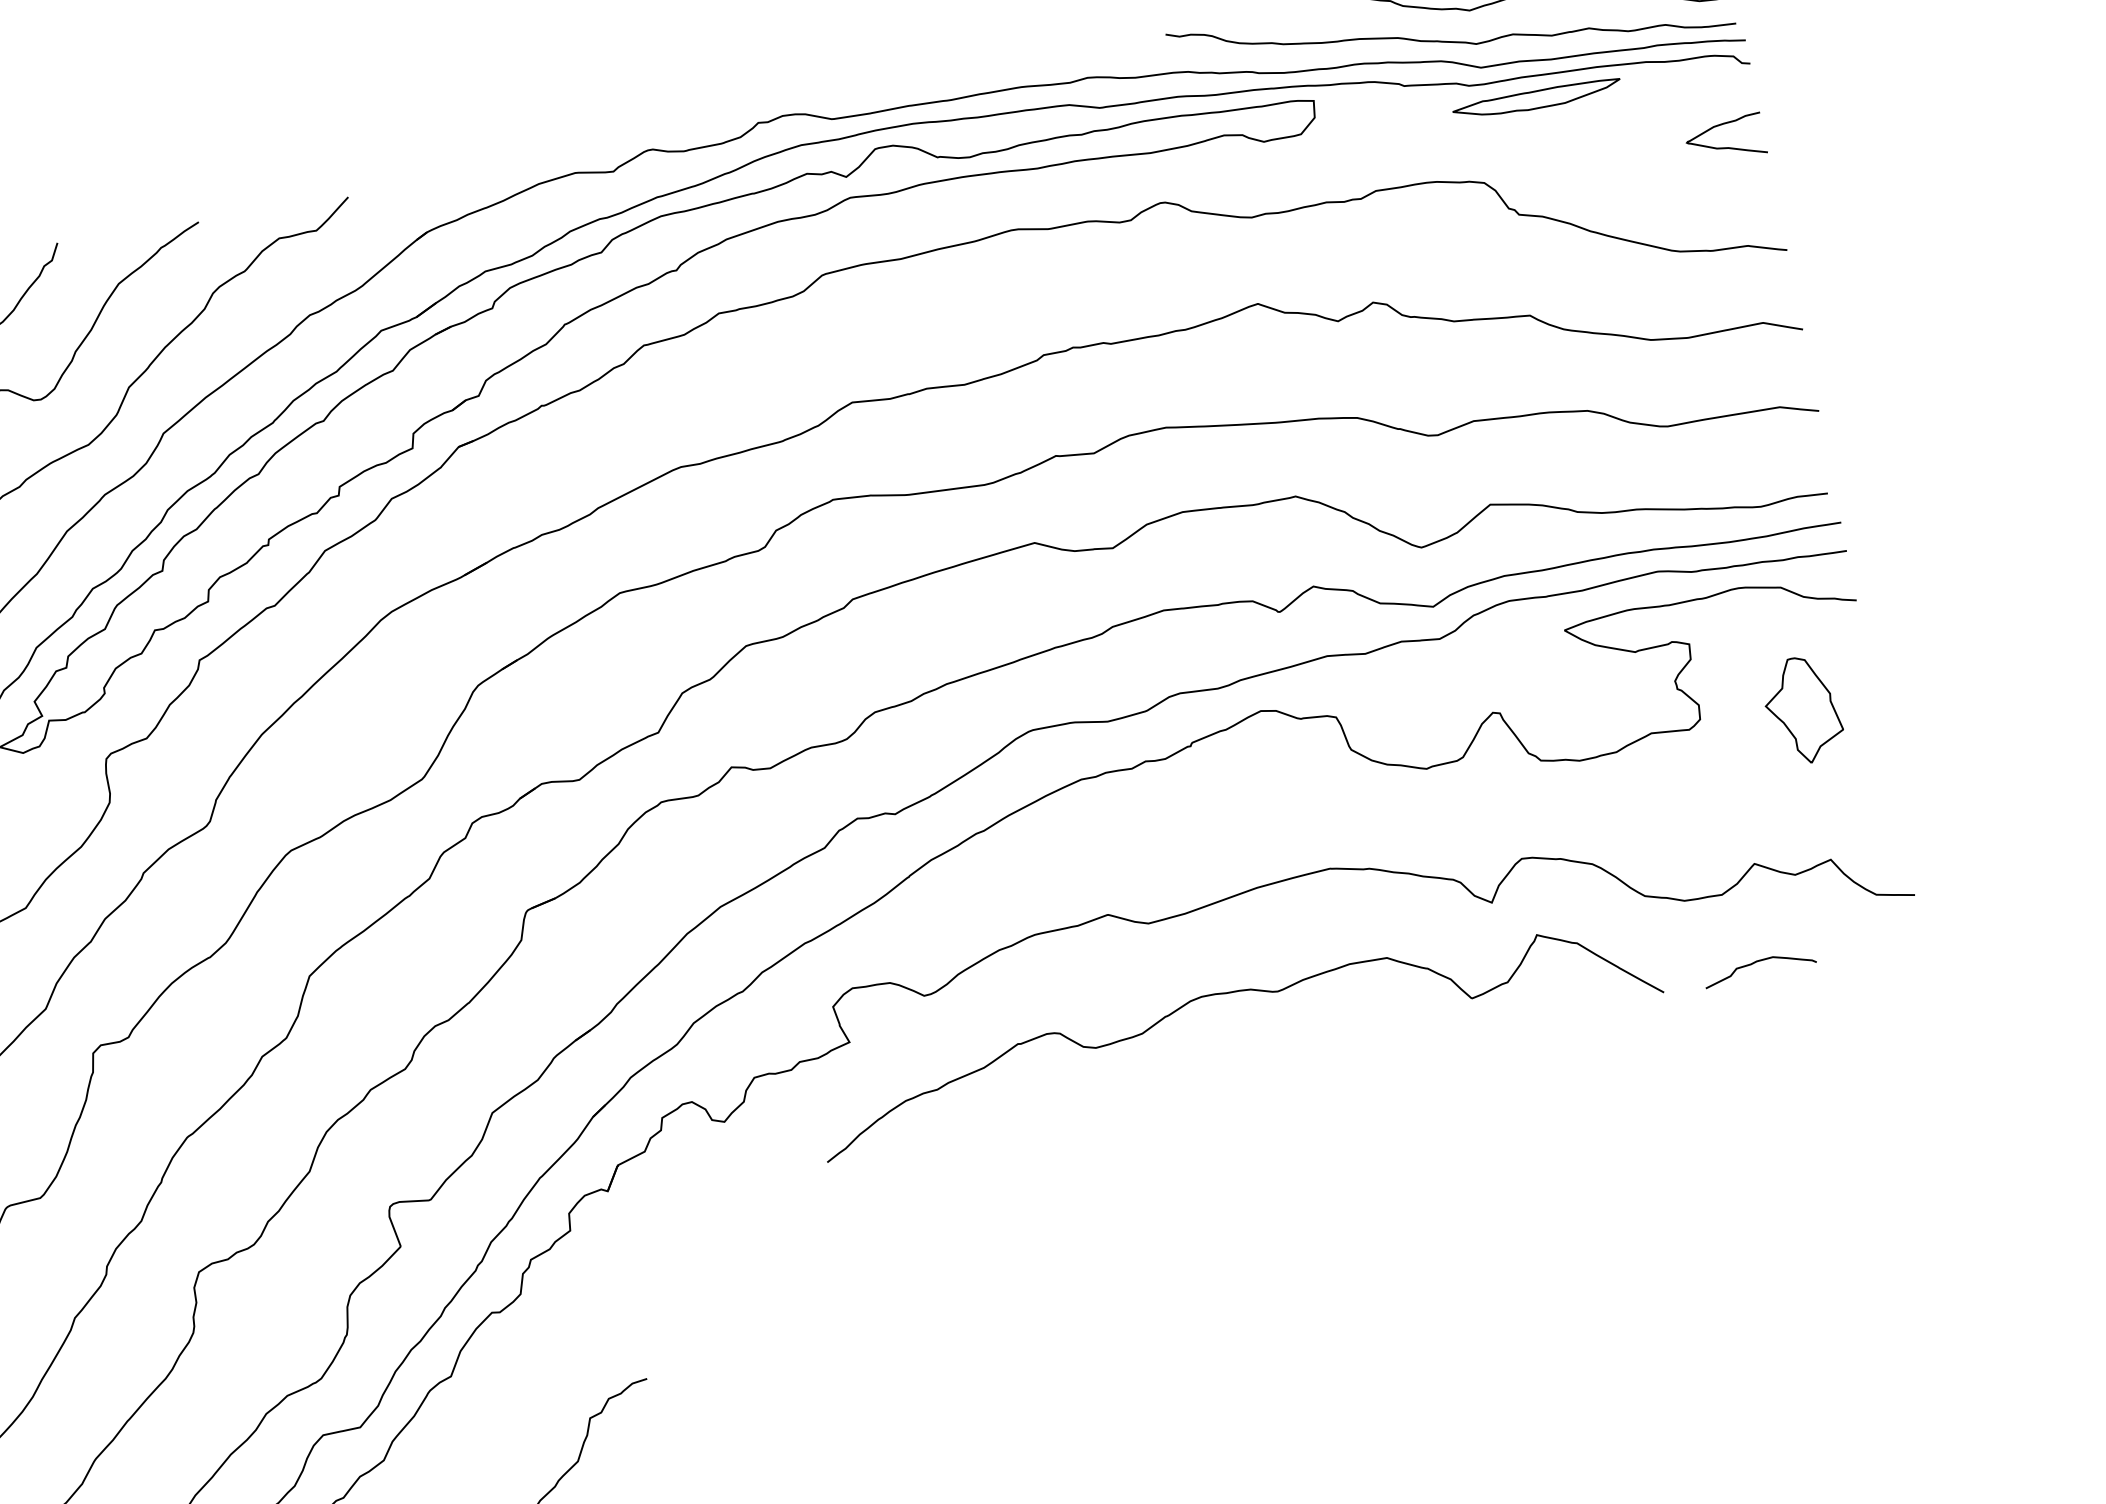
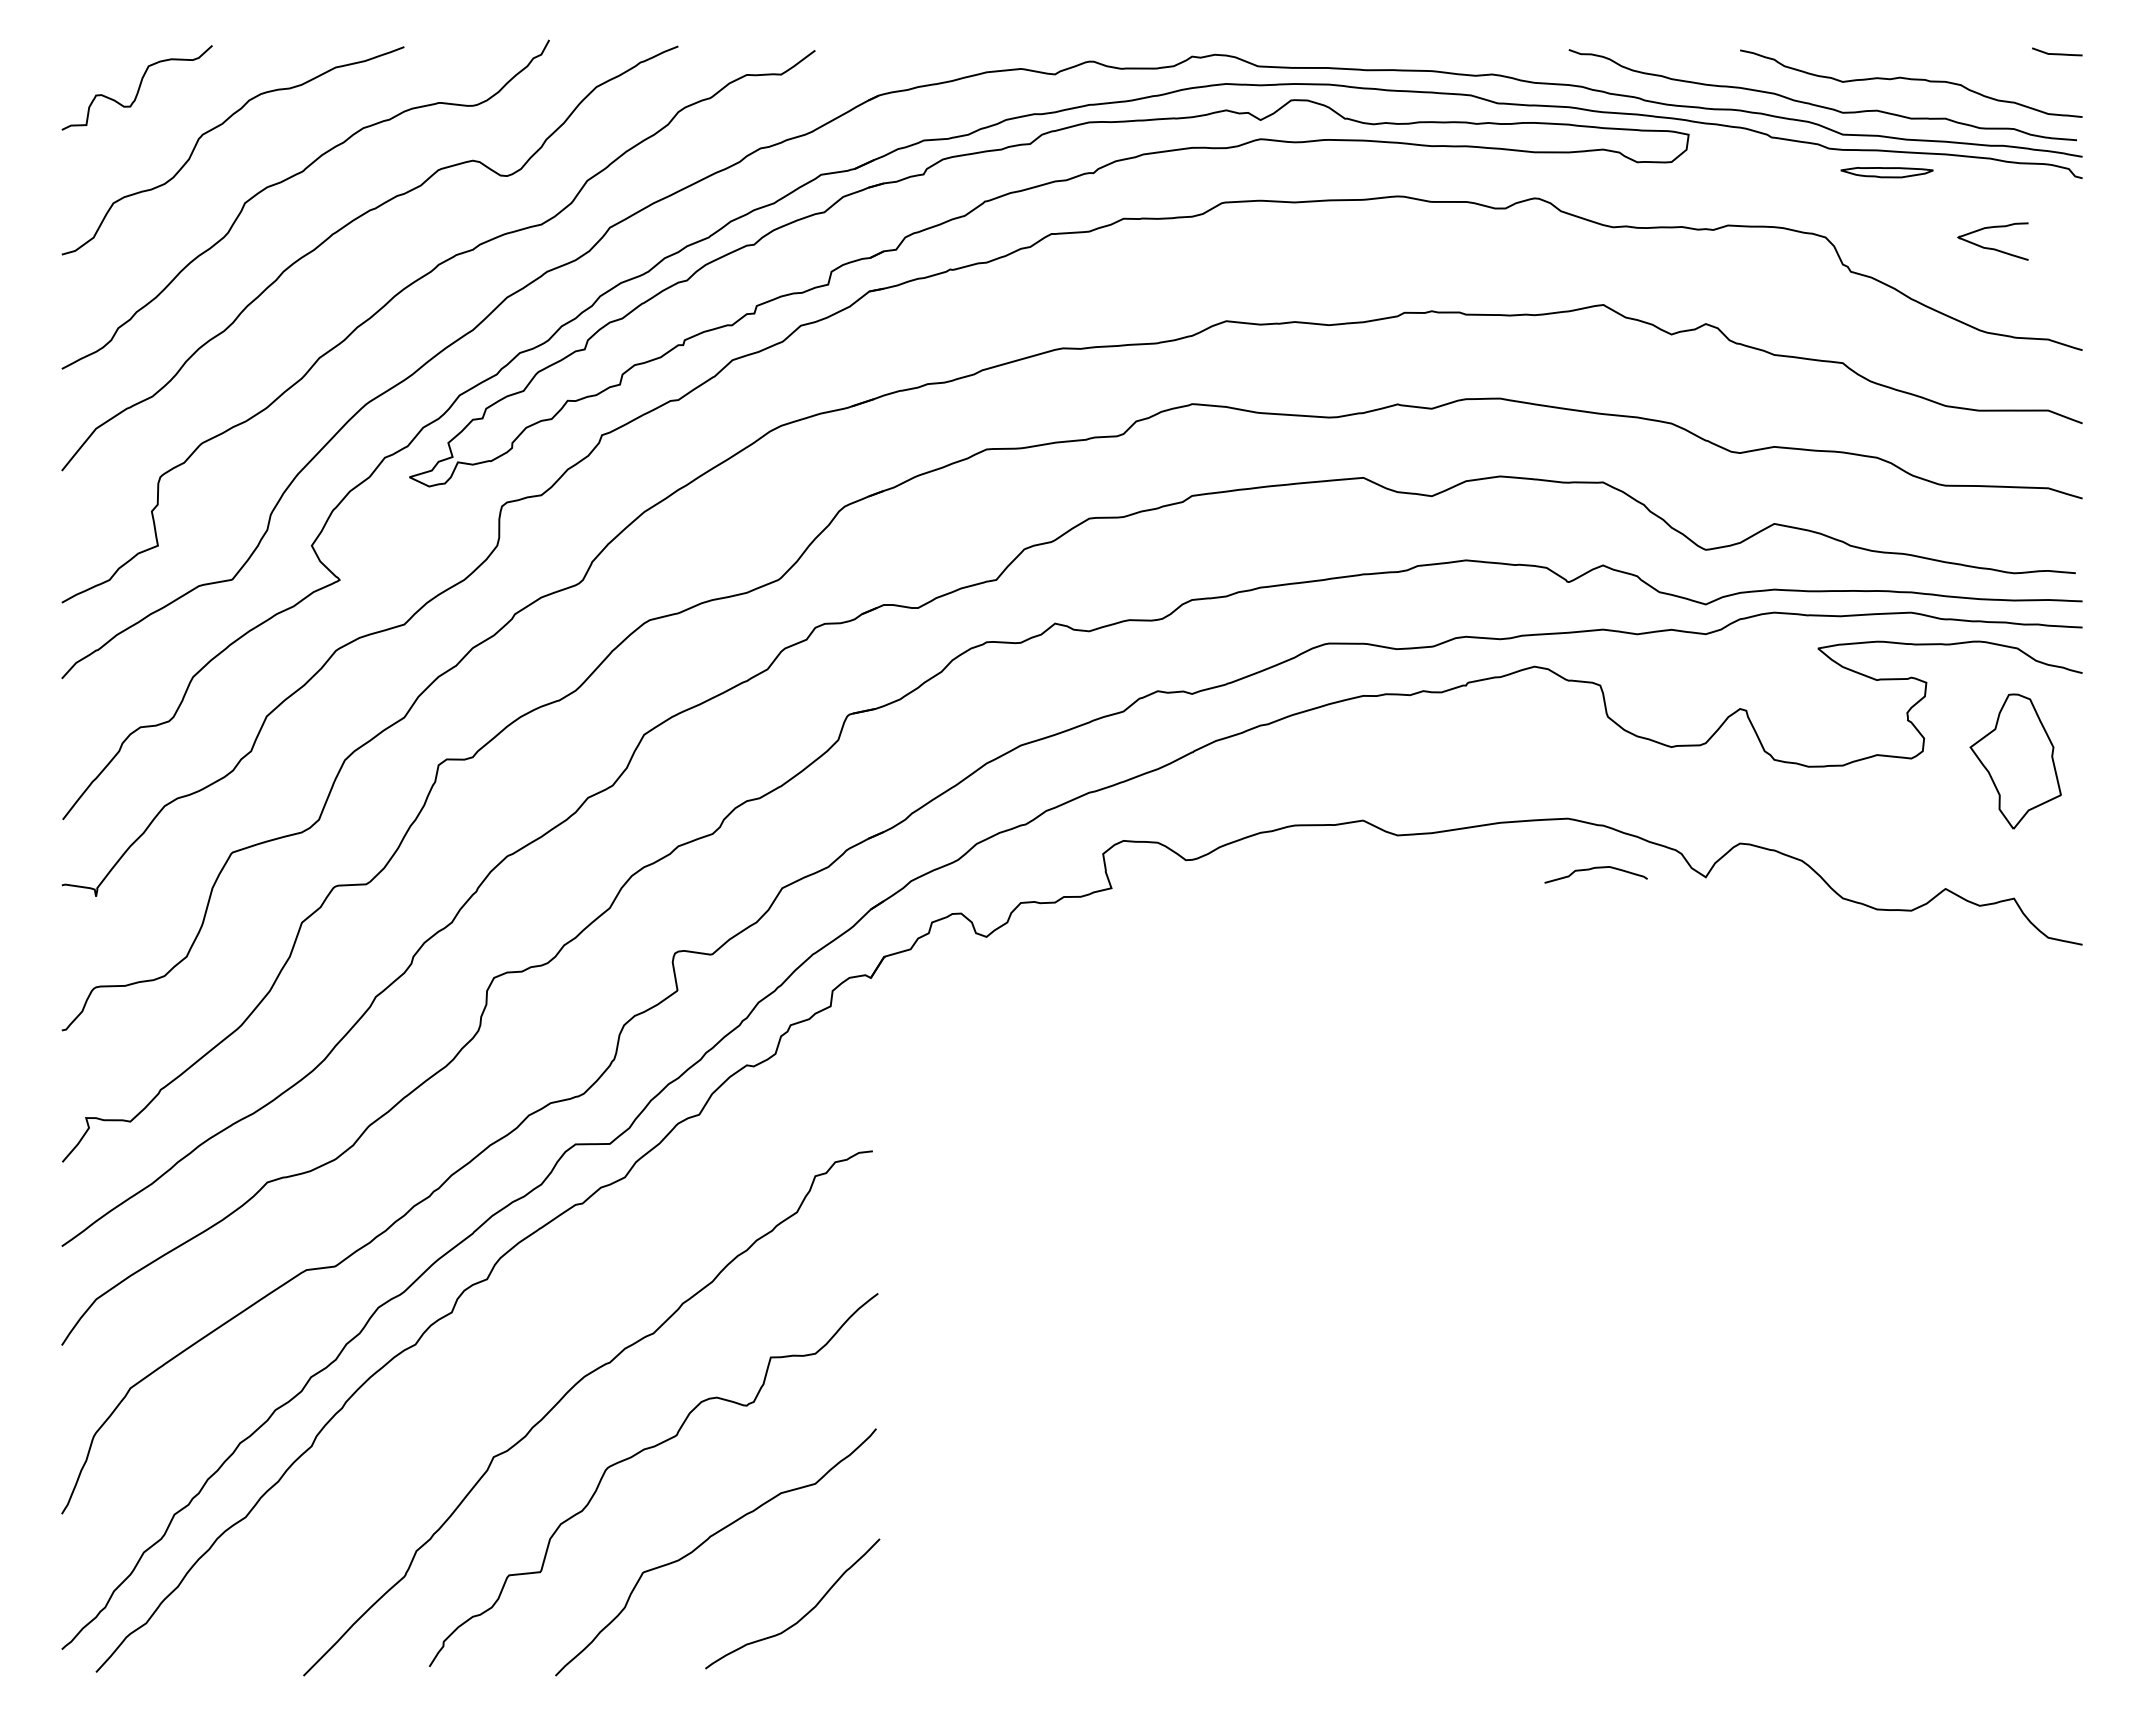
part: (1536, 99) -> (1886, 172), size x0.6
curve: (1723, 146) -> (1990, 247), moved
part: (1802, 709) -> (2015, 760), size x1.4
curve: (1756, 963) -> (1593, 869), moved
curve: (1228, 993) -> (1456, 911), removed

